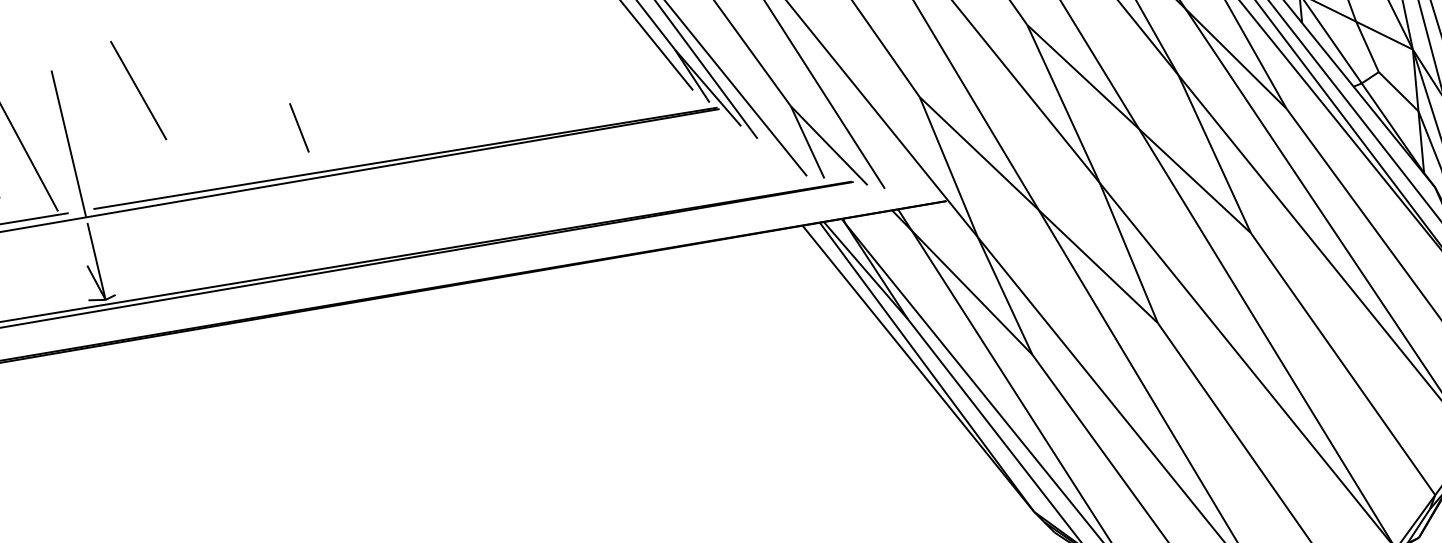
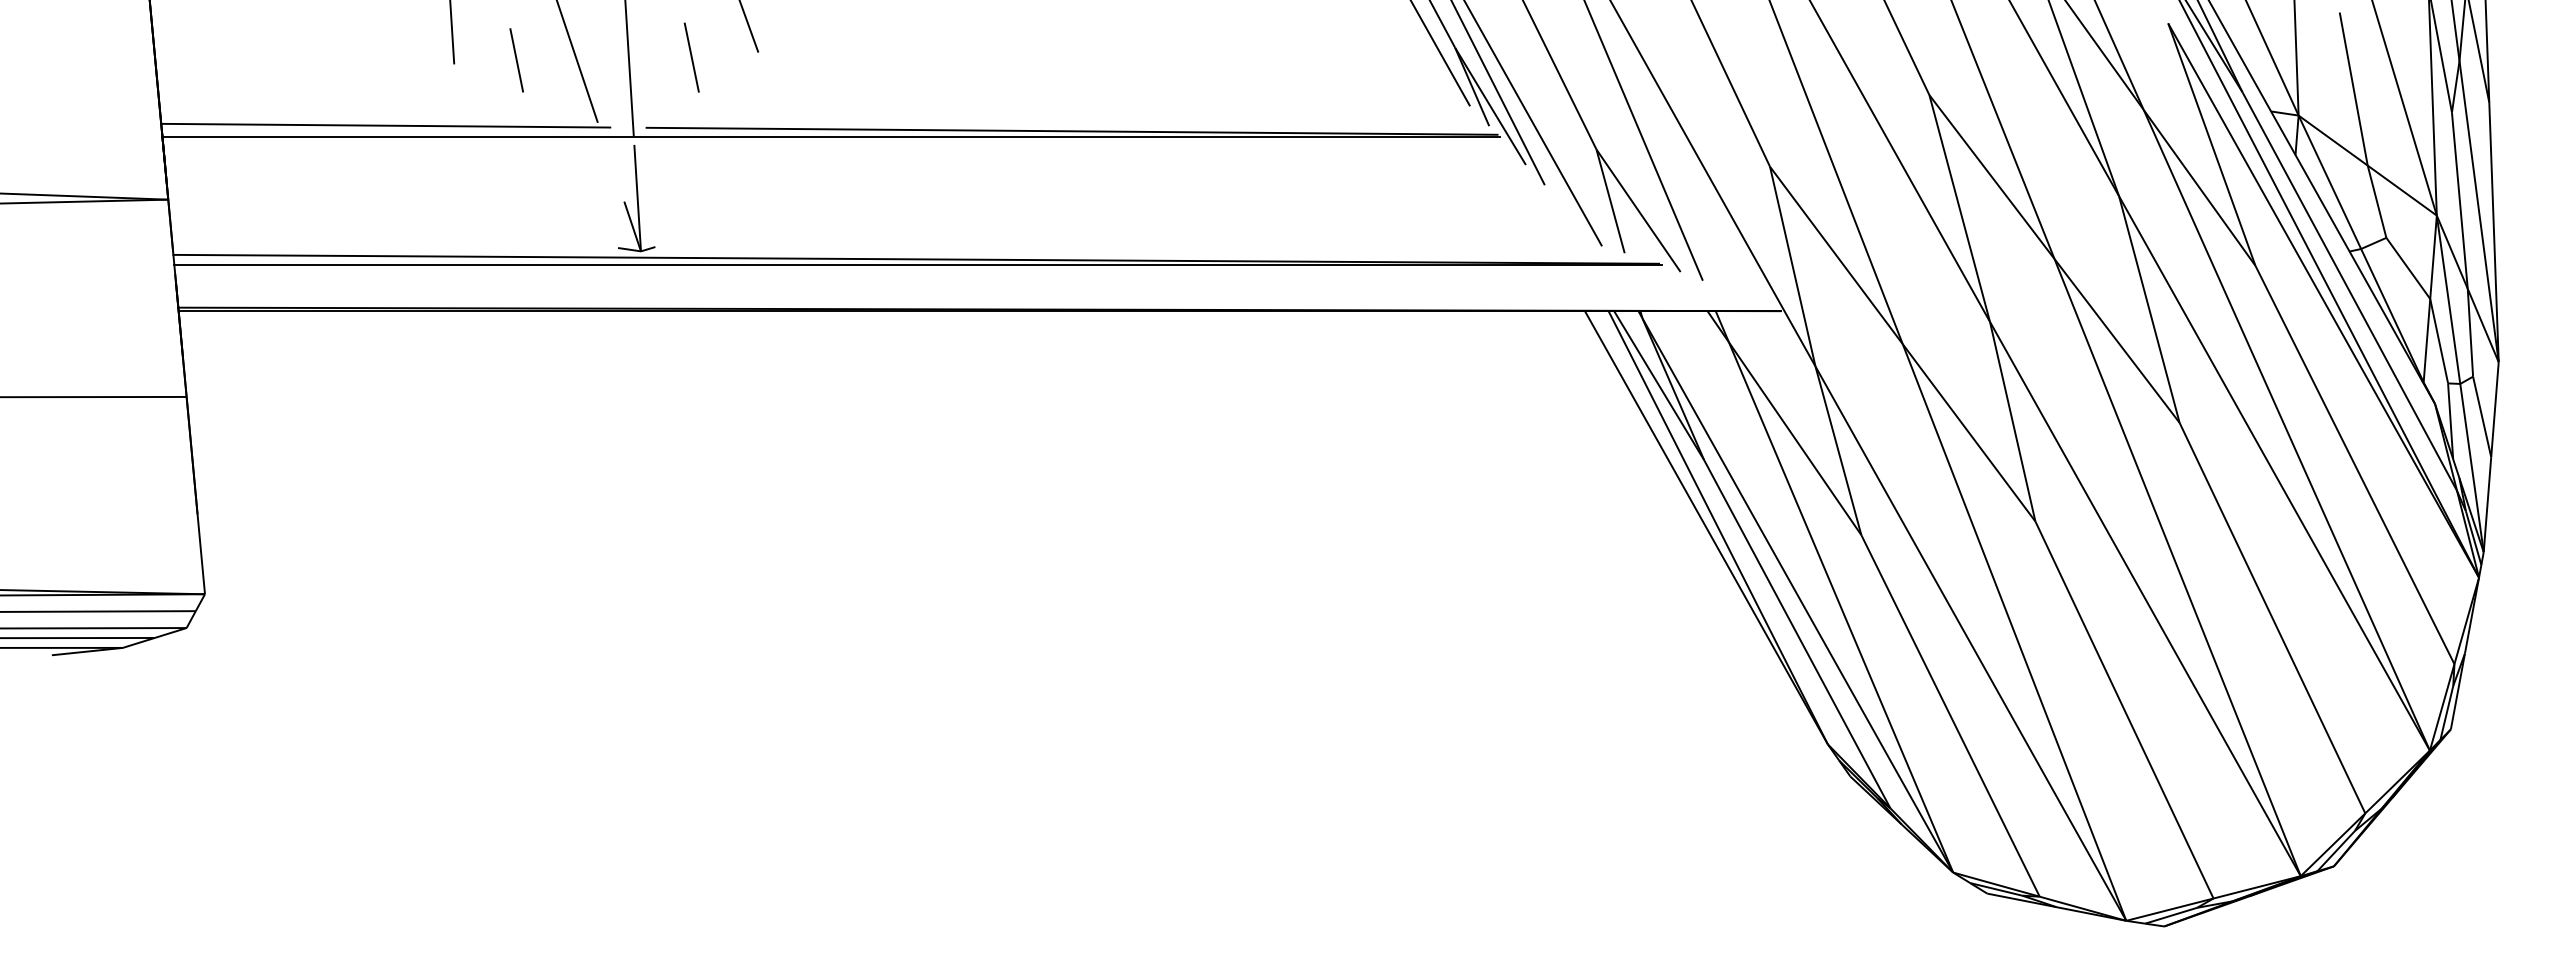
line: (299, 127) -> (691, 57), moved

